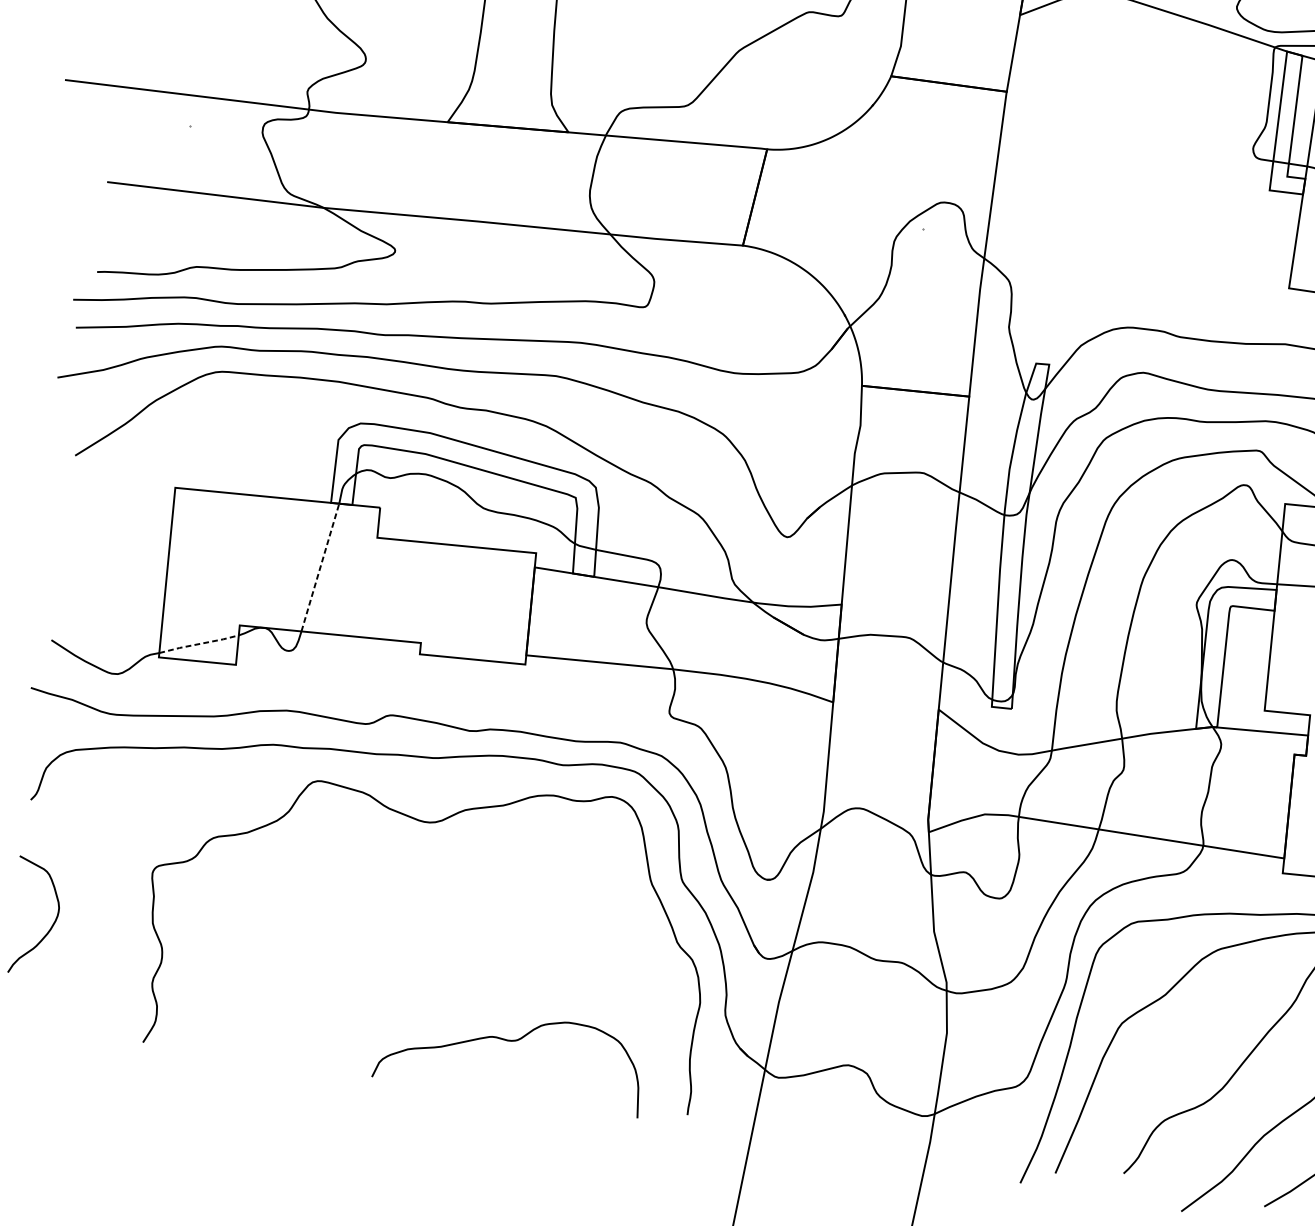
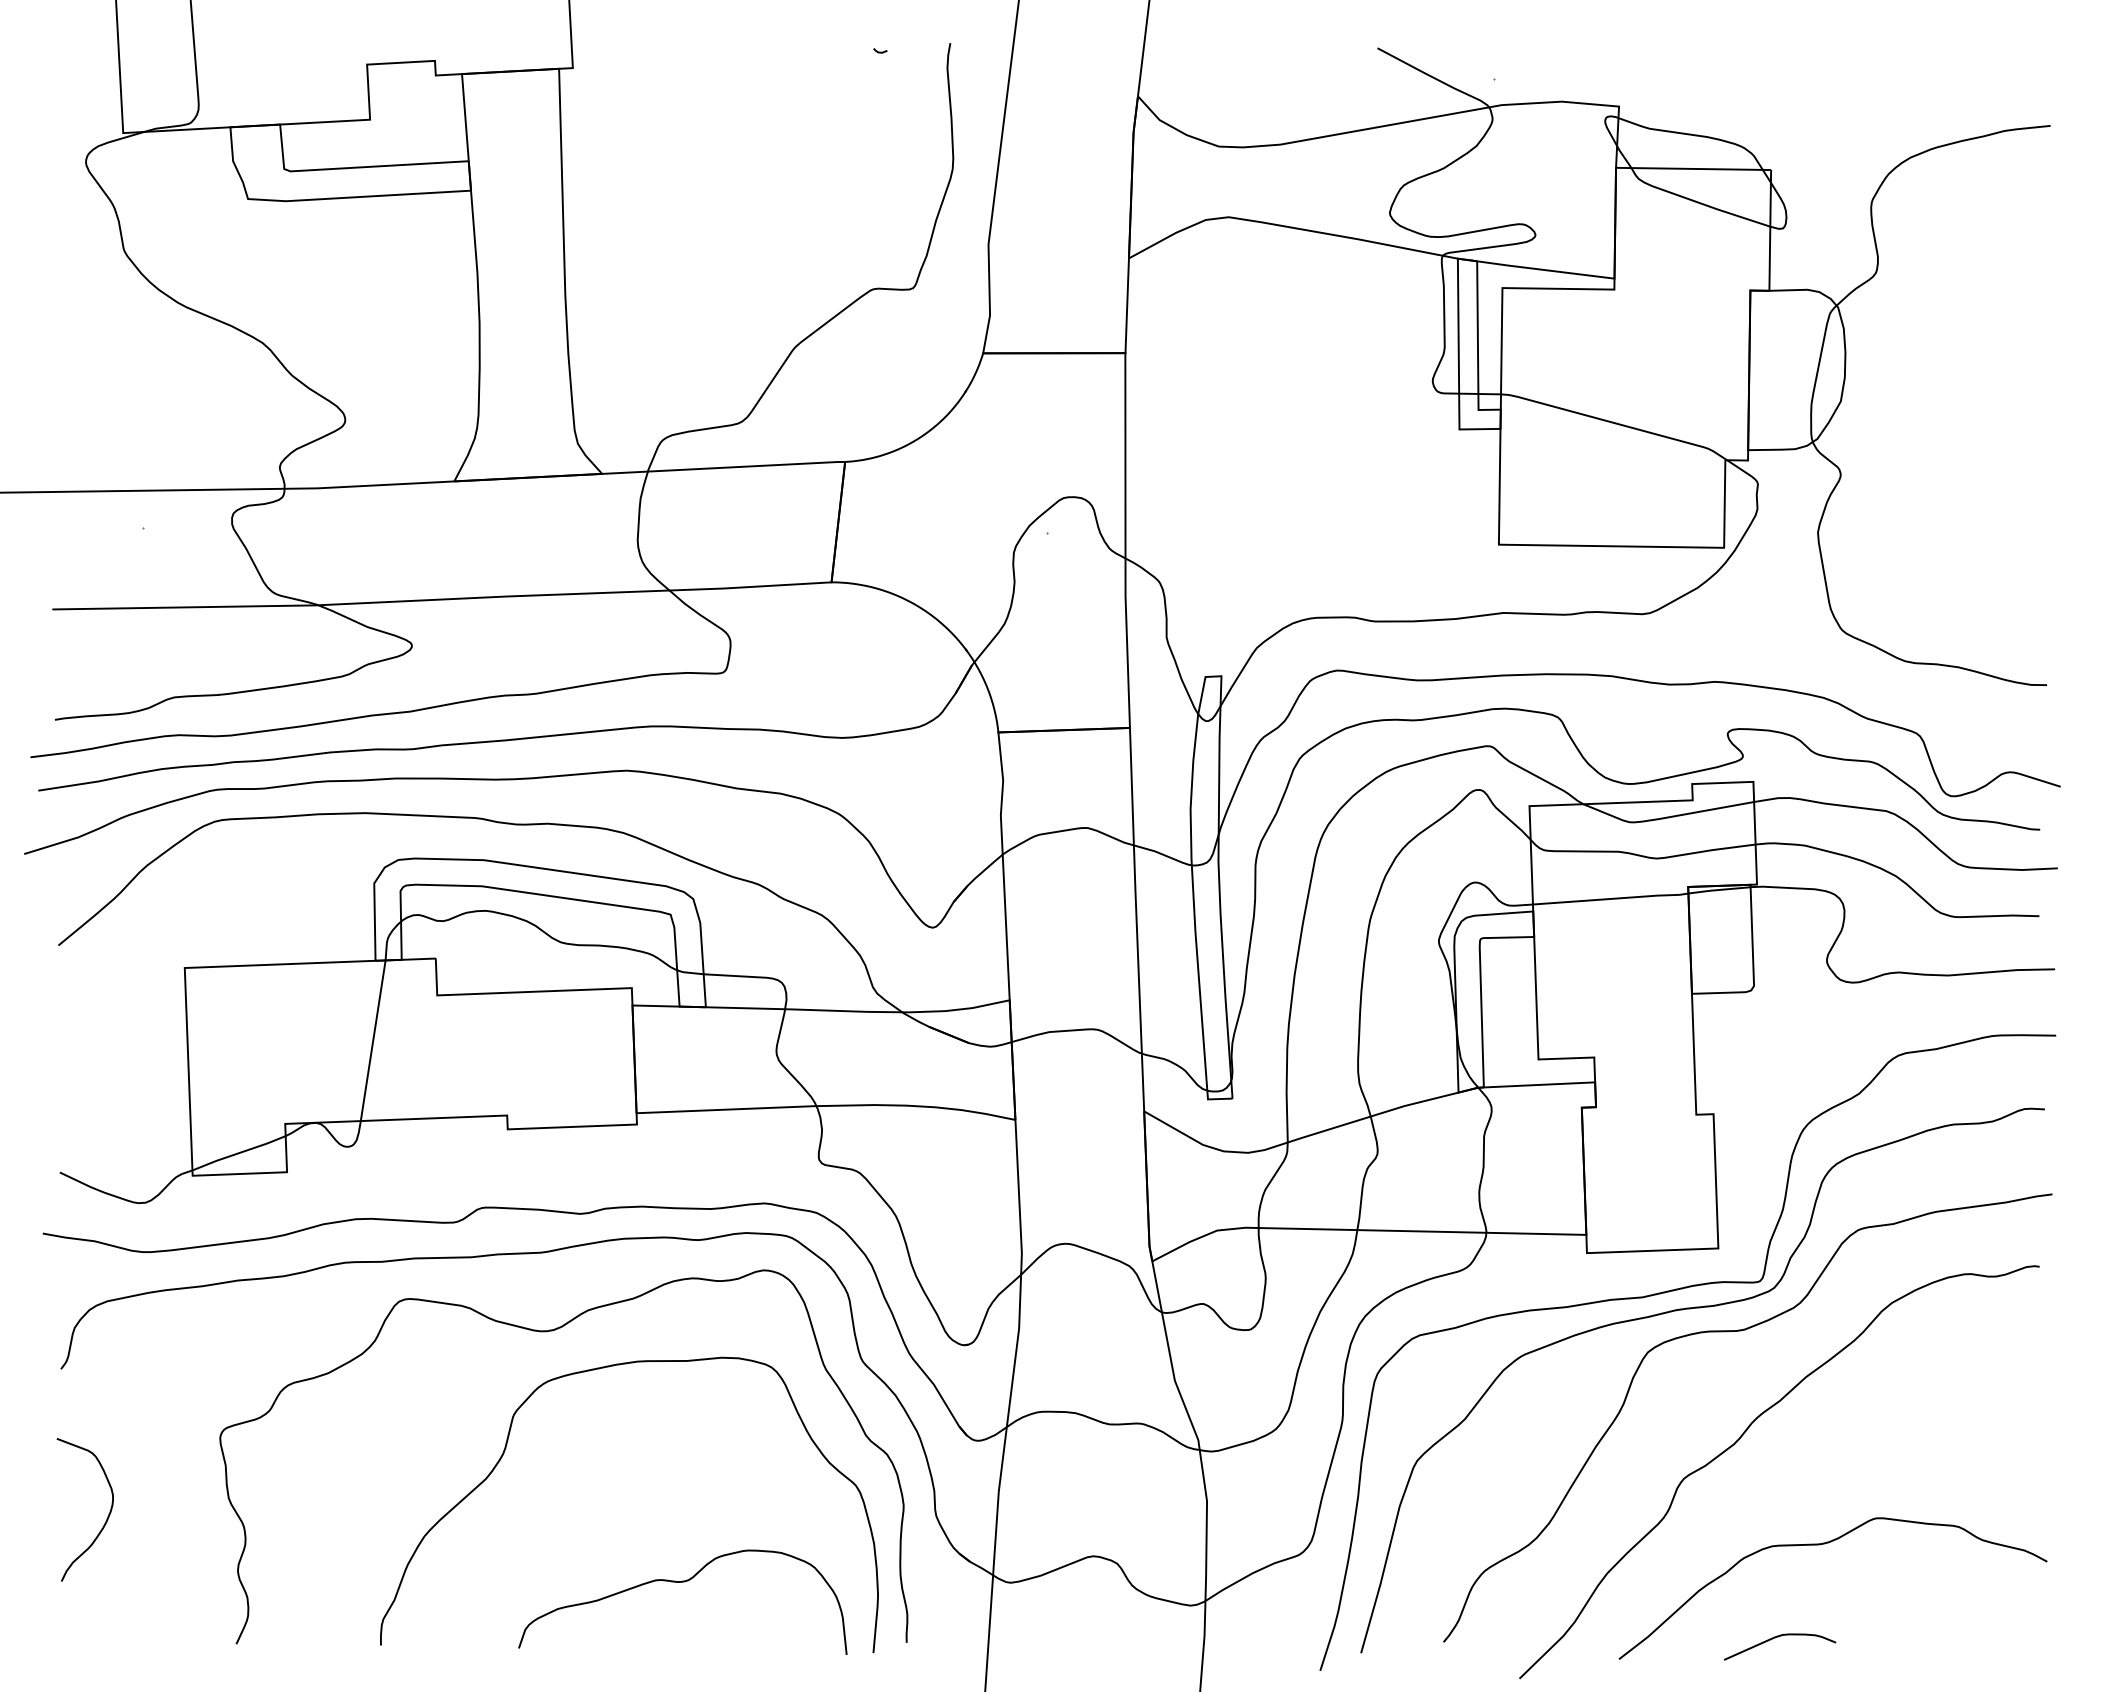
line: (320, 567) -> (373, 1040), dashed -> solid
line: (199, 643) -> (239, 1152), dashed -> solid
curve: (382, 915) -> (505, 1451), added

